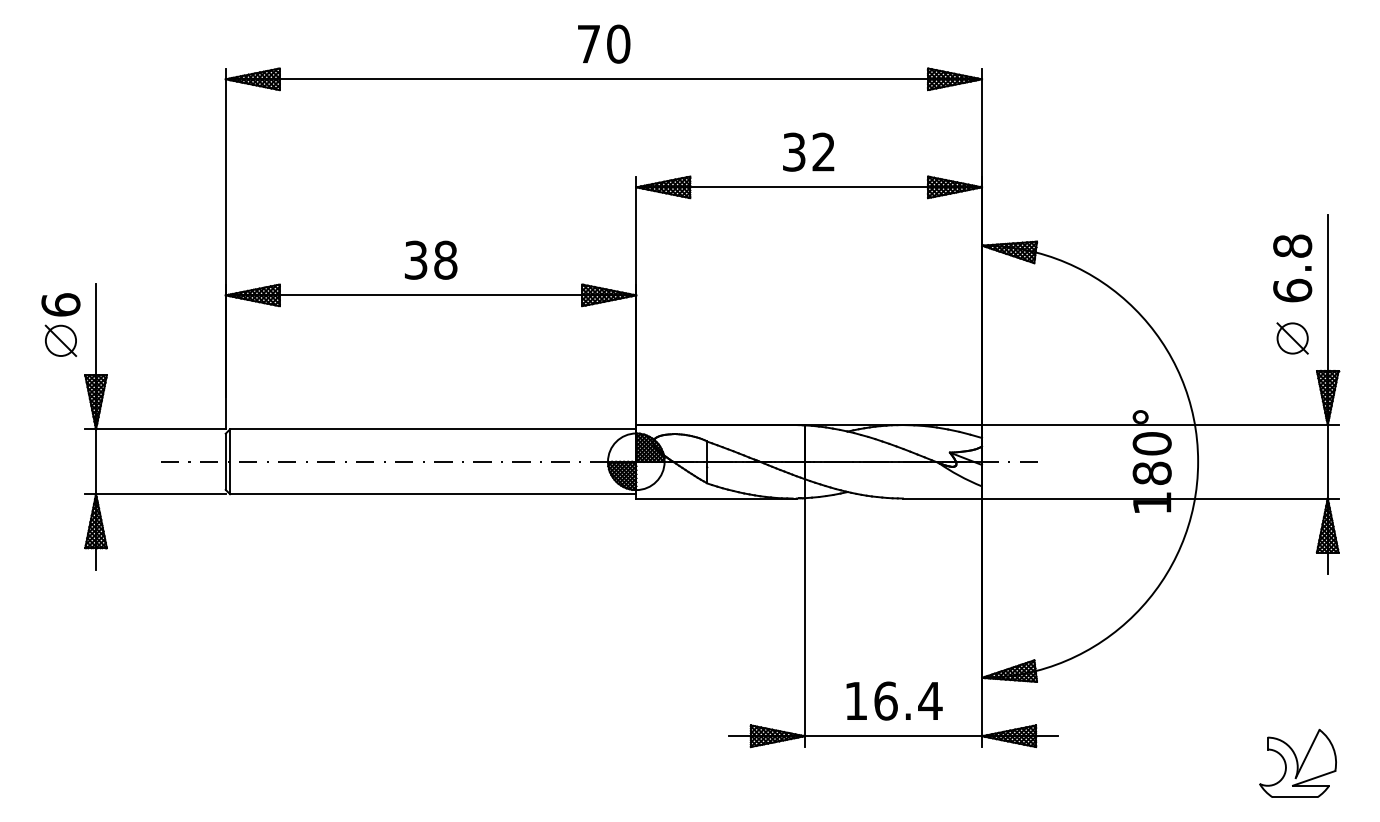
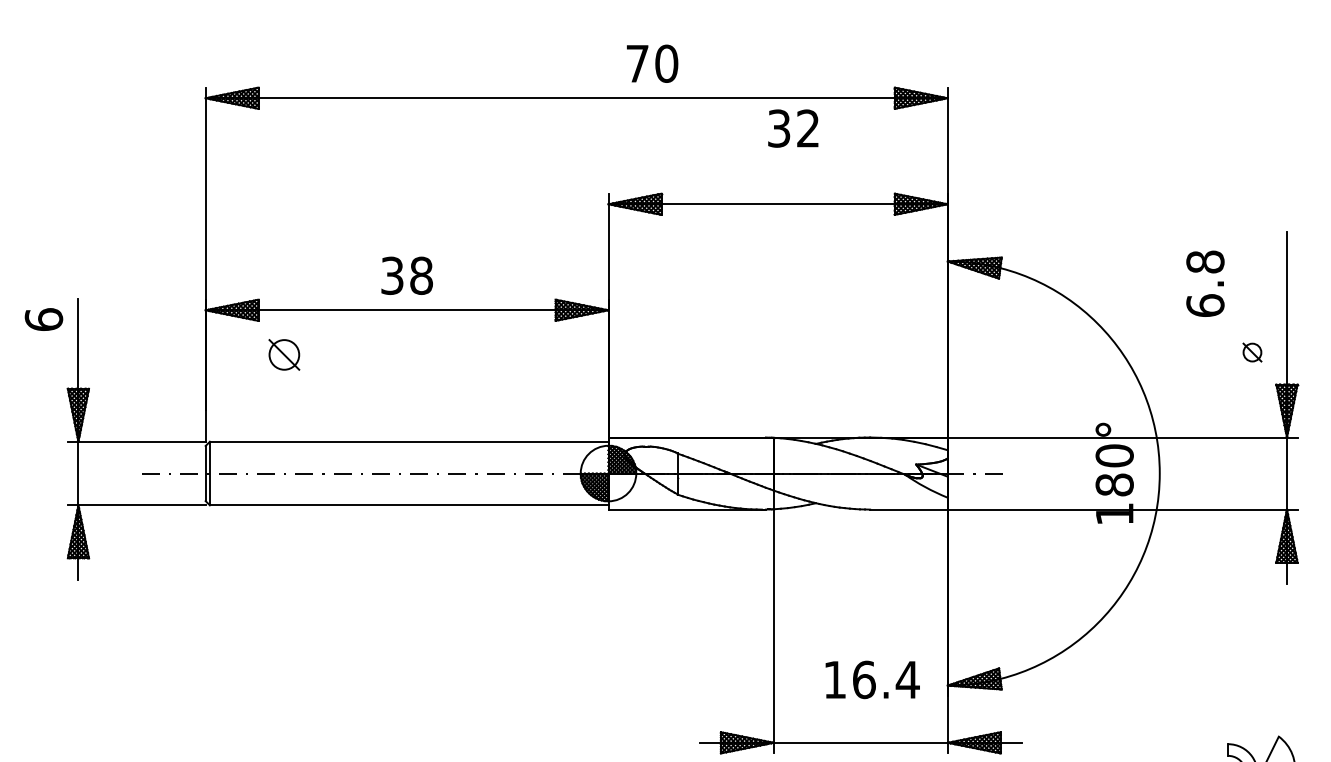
text: (604, 43) -> (652, 63), moved
text: (808, 151) -> (793, 127), moved
text: (1292, 268) -> (1205, 283), moved
part: (1292, 338) -> (1252, 352), size x0.6
part: (60, 340) -> (283, 354), moved
text: (894, 700) -> (872, 679), moved

